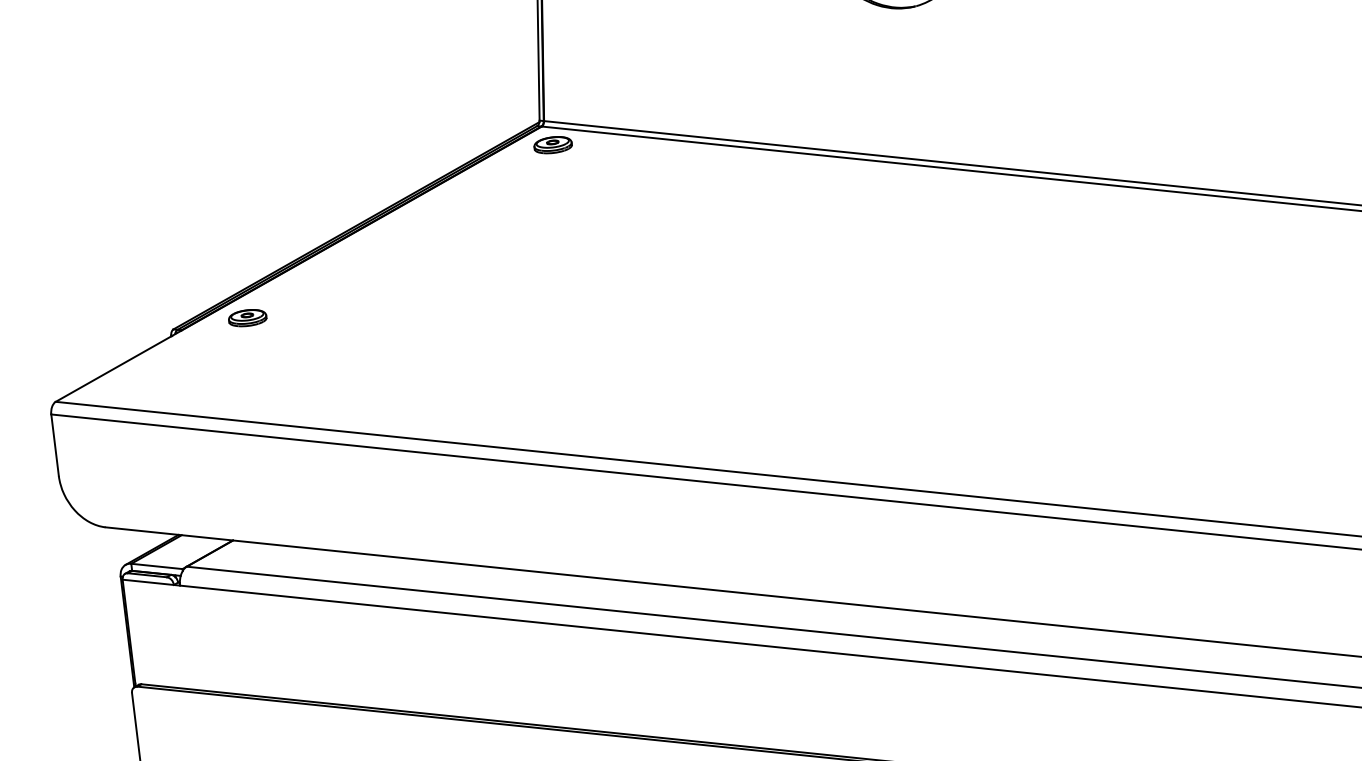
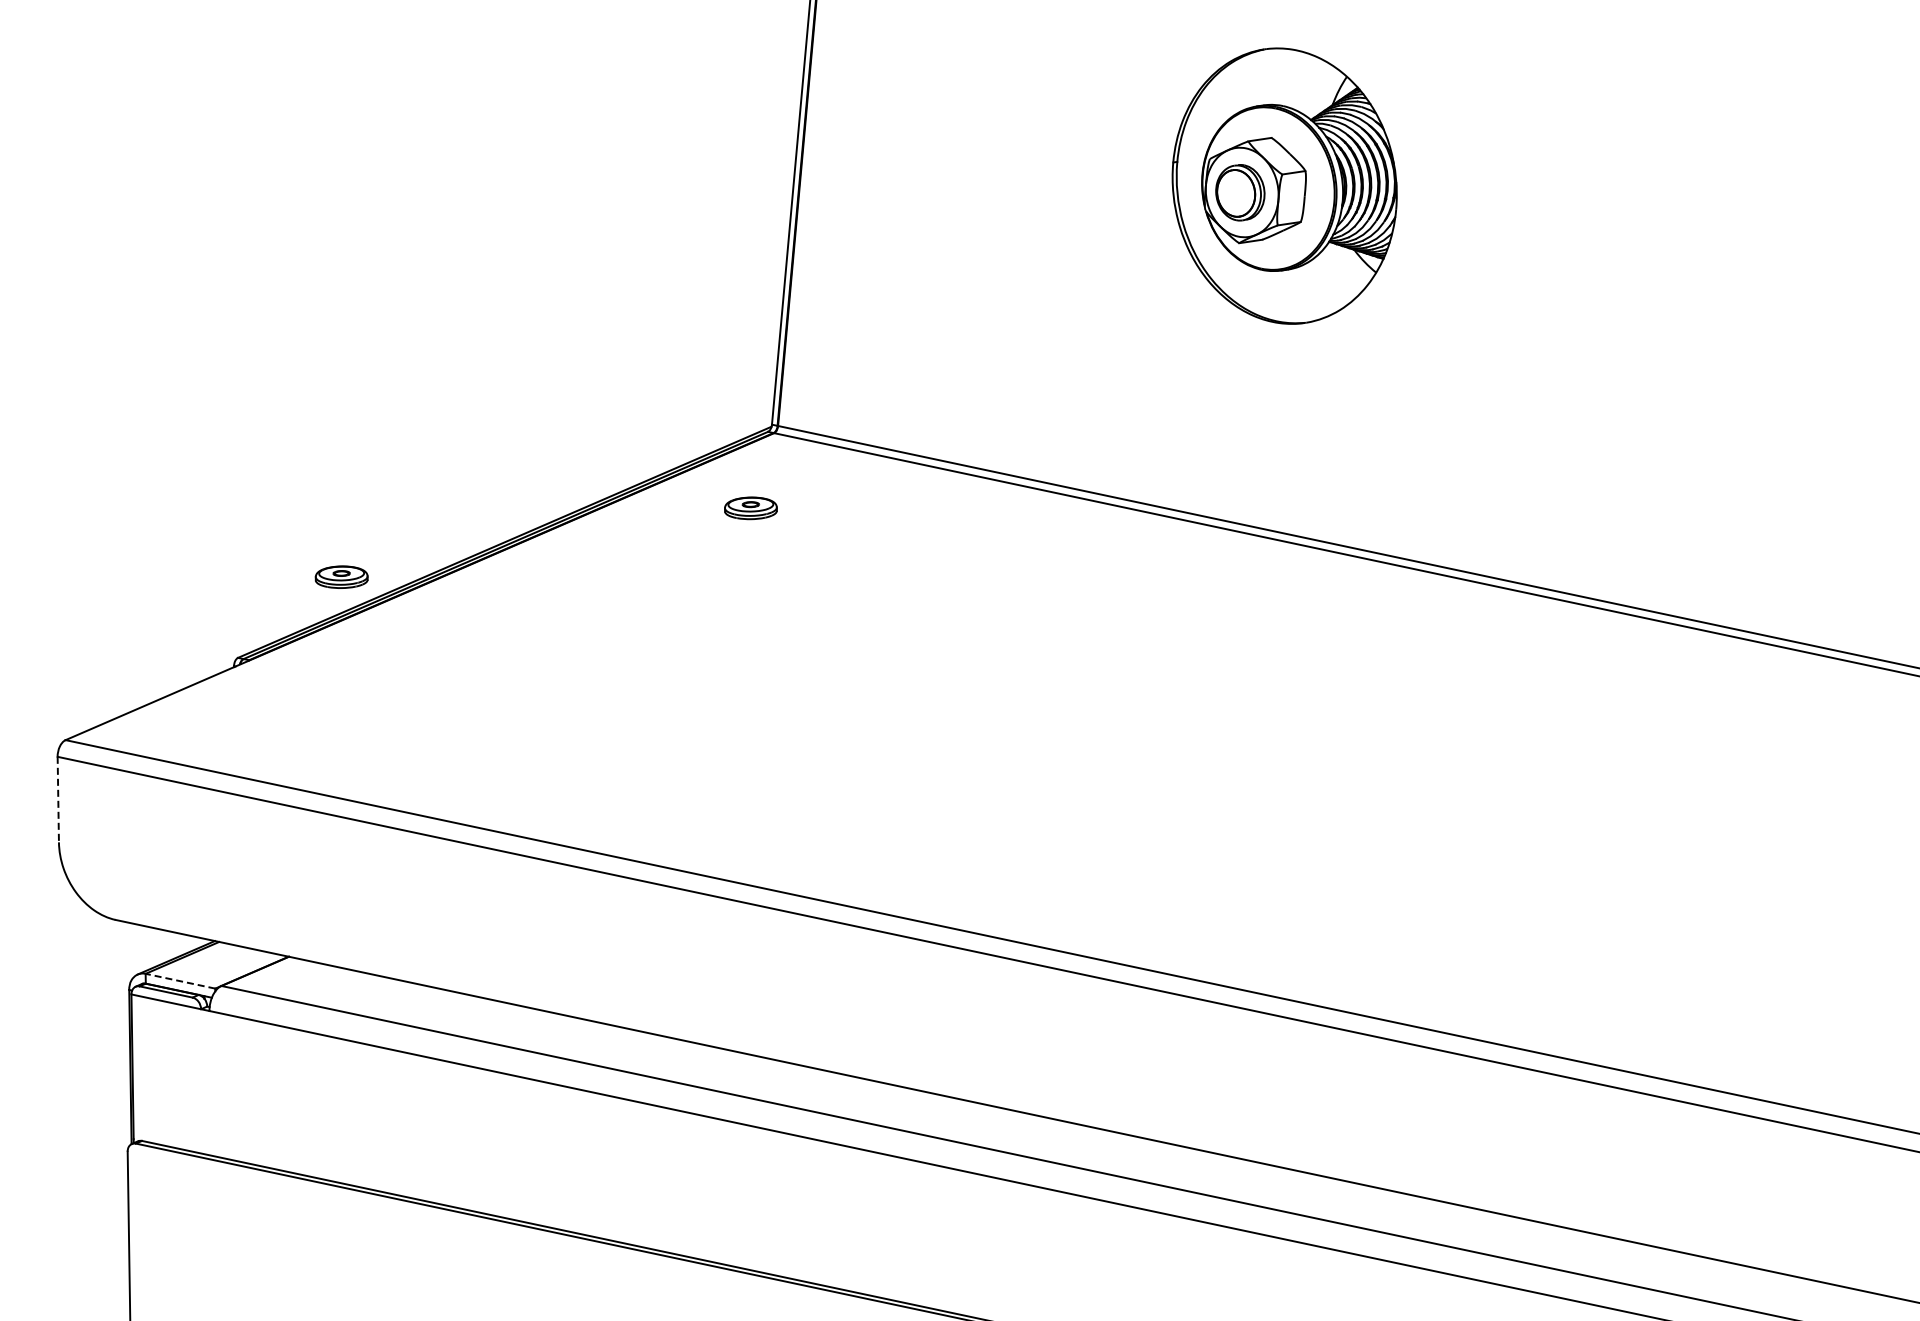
part: (552, 145) -> (750, 508), moved
part: (247, 317) -> (341, 576), moved
line: (55, 445) -> (58, 799), solid -> dashed
line: (156, 566) -> (180, 981), solid -> dashed

